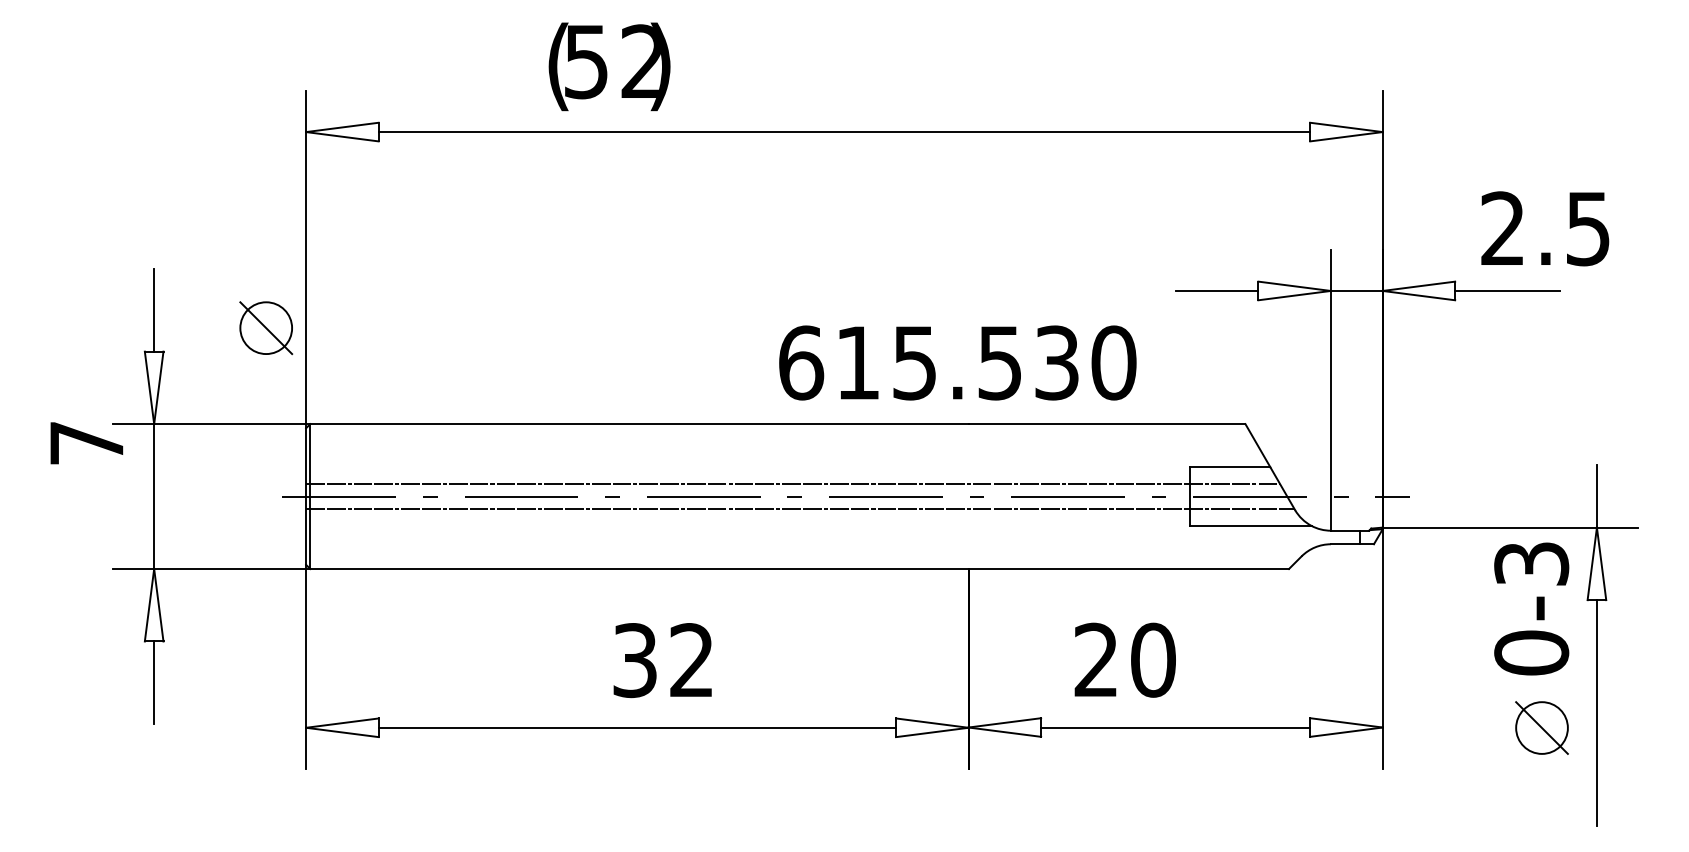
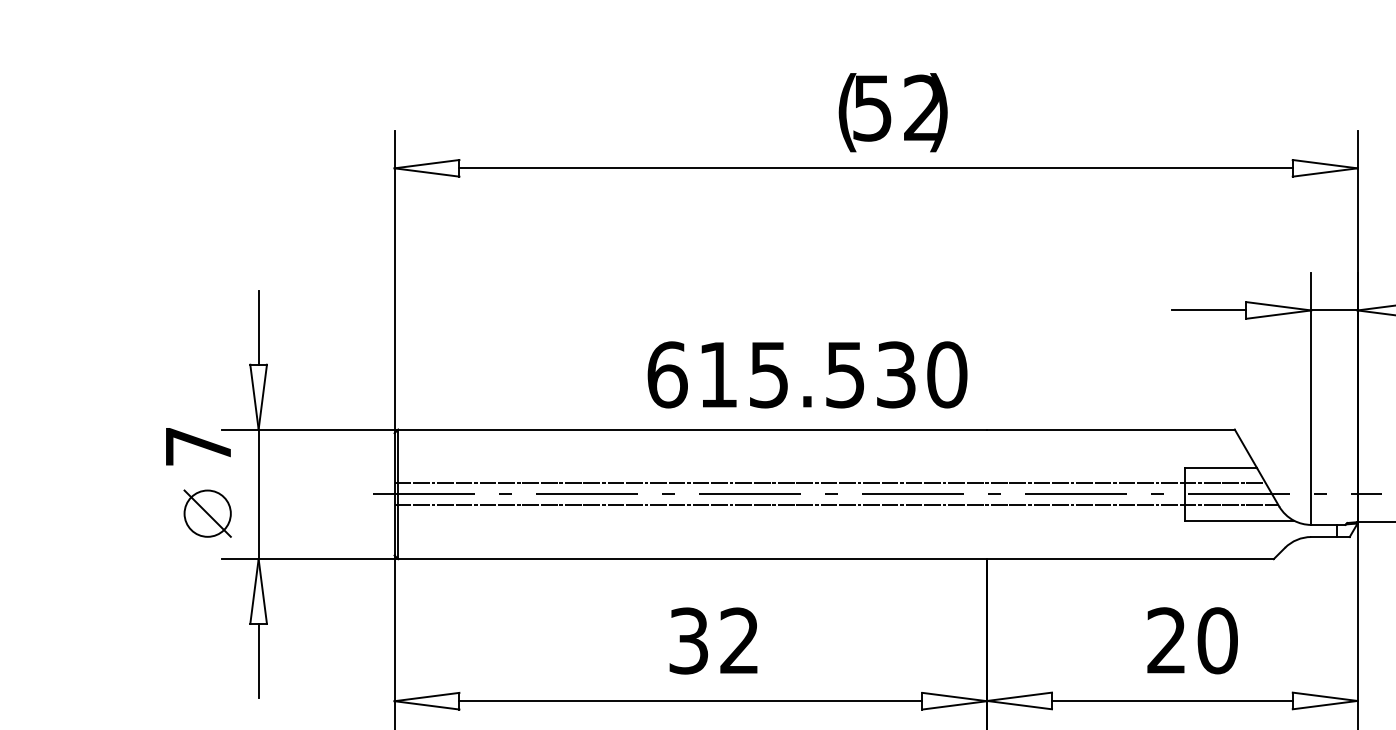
text: (609, 66) -> (893, 112), moved
part: (266, 328) -> (207, 513), moved
text: (957, 362) -> (807, 374), moved
text: (1124, 659) -> (1191, 640), moved

